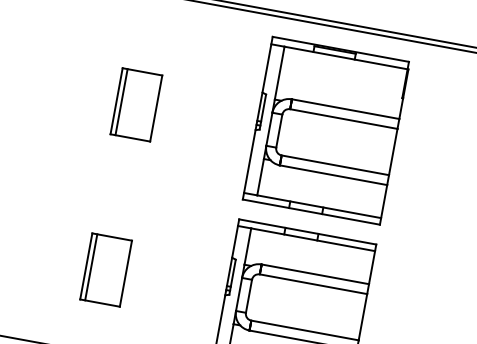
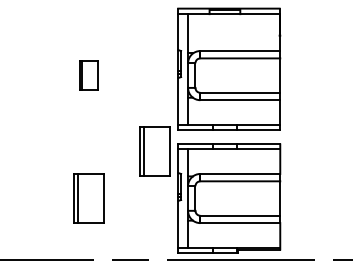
part: (135, 104) -> (88, 75), size x0.6
part: (205, 222) -> (154, 151), added

